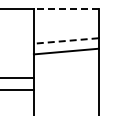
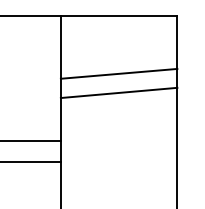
line: (65, 9) -> (117, 17), dashed -> solid
line: (65, 41) -> (117, 74), dashed -> solid

